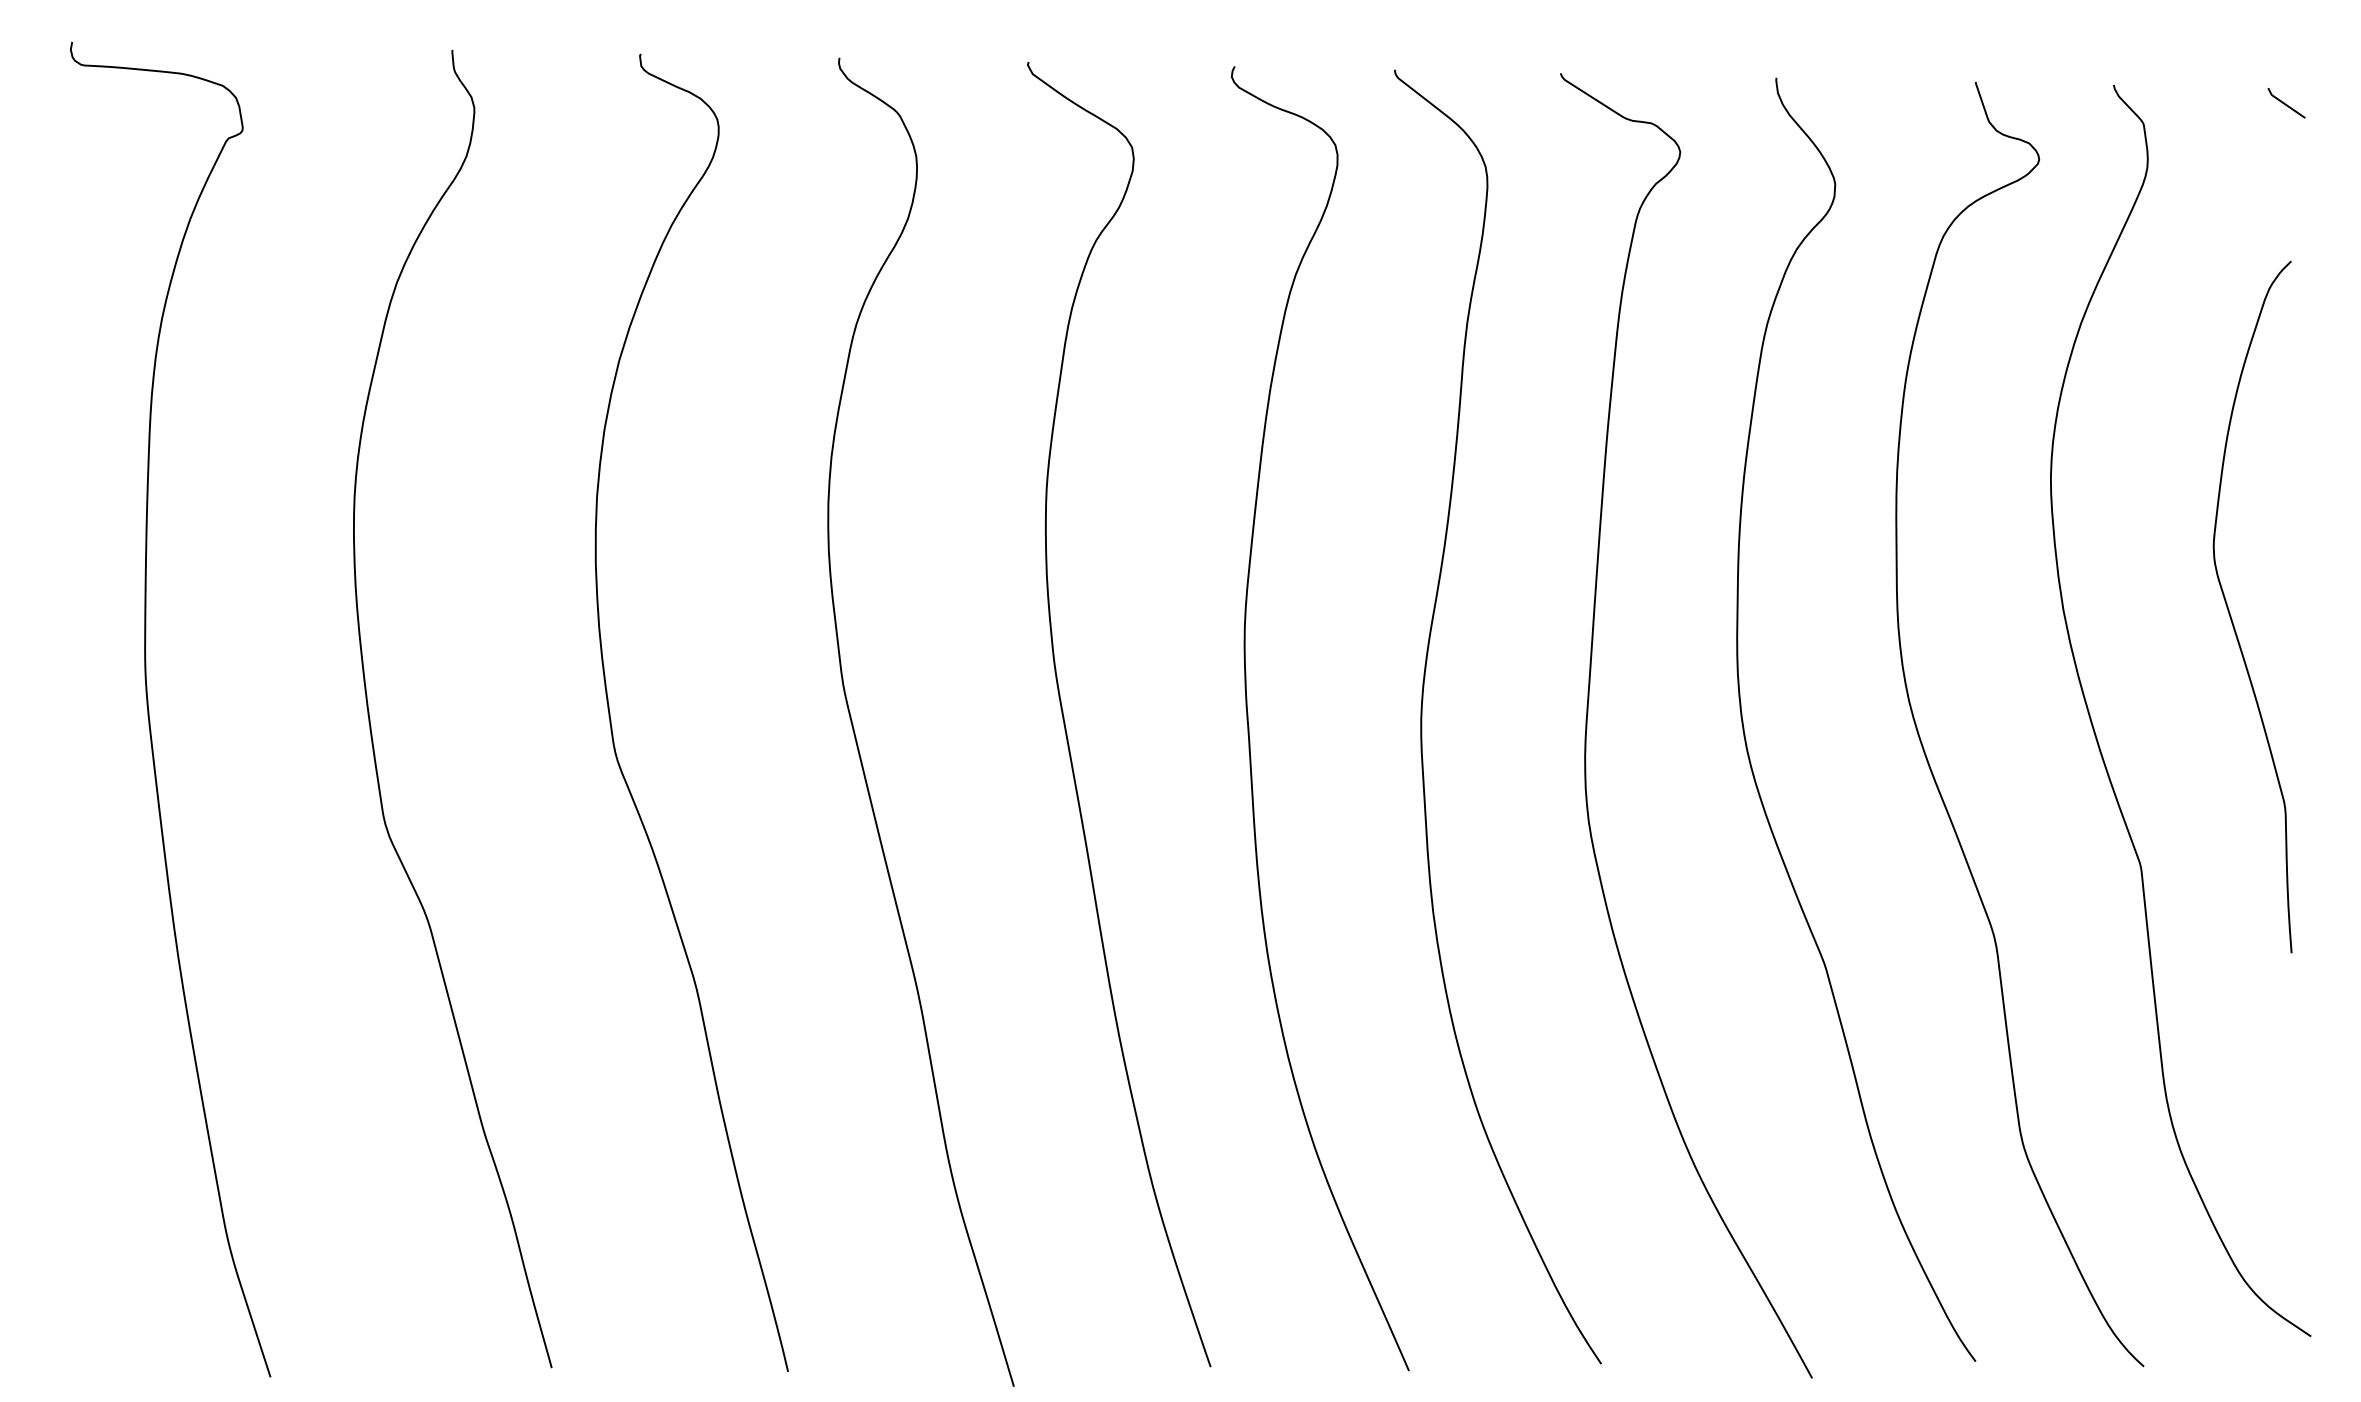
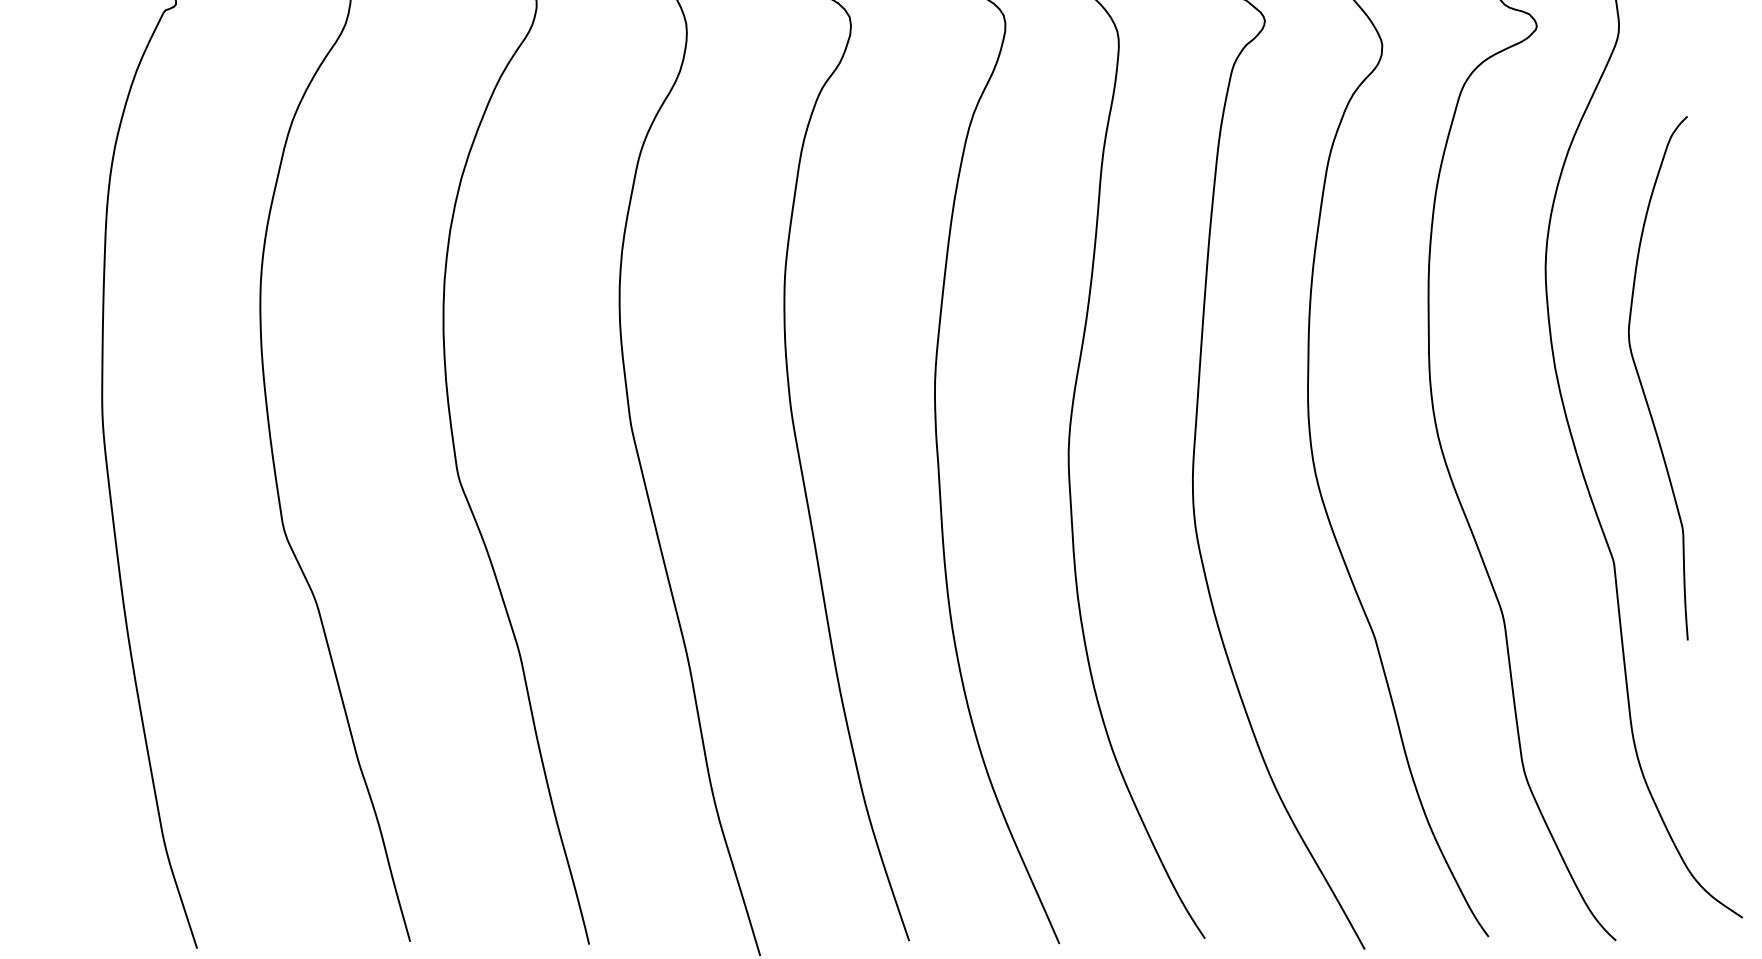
curve: (2230, 612) -> (1641, 382), moved

